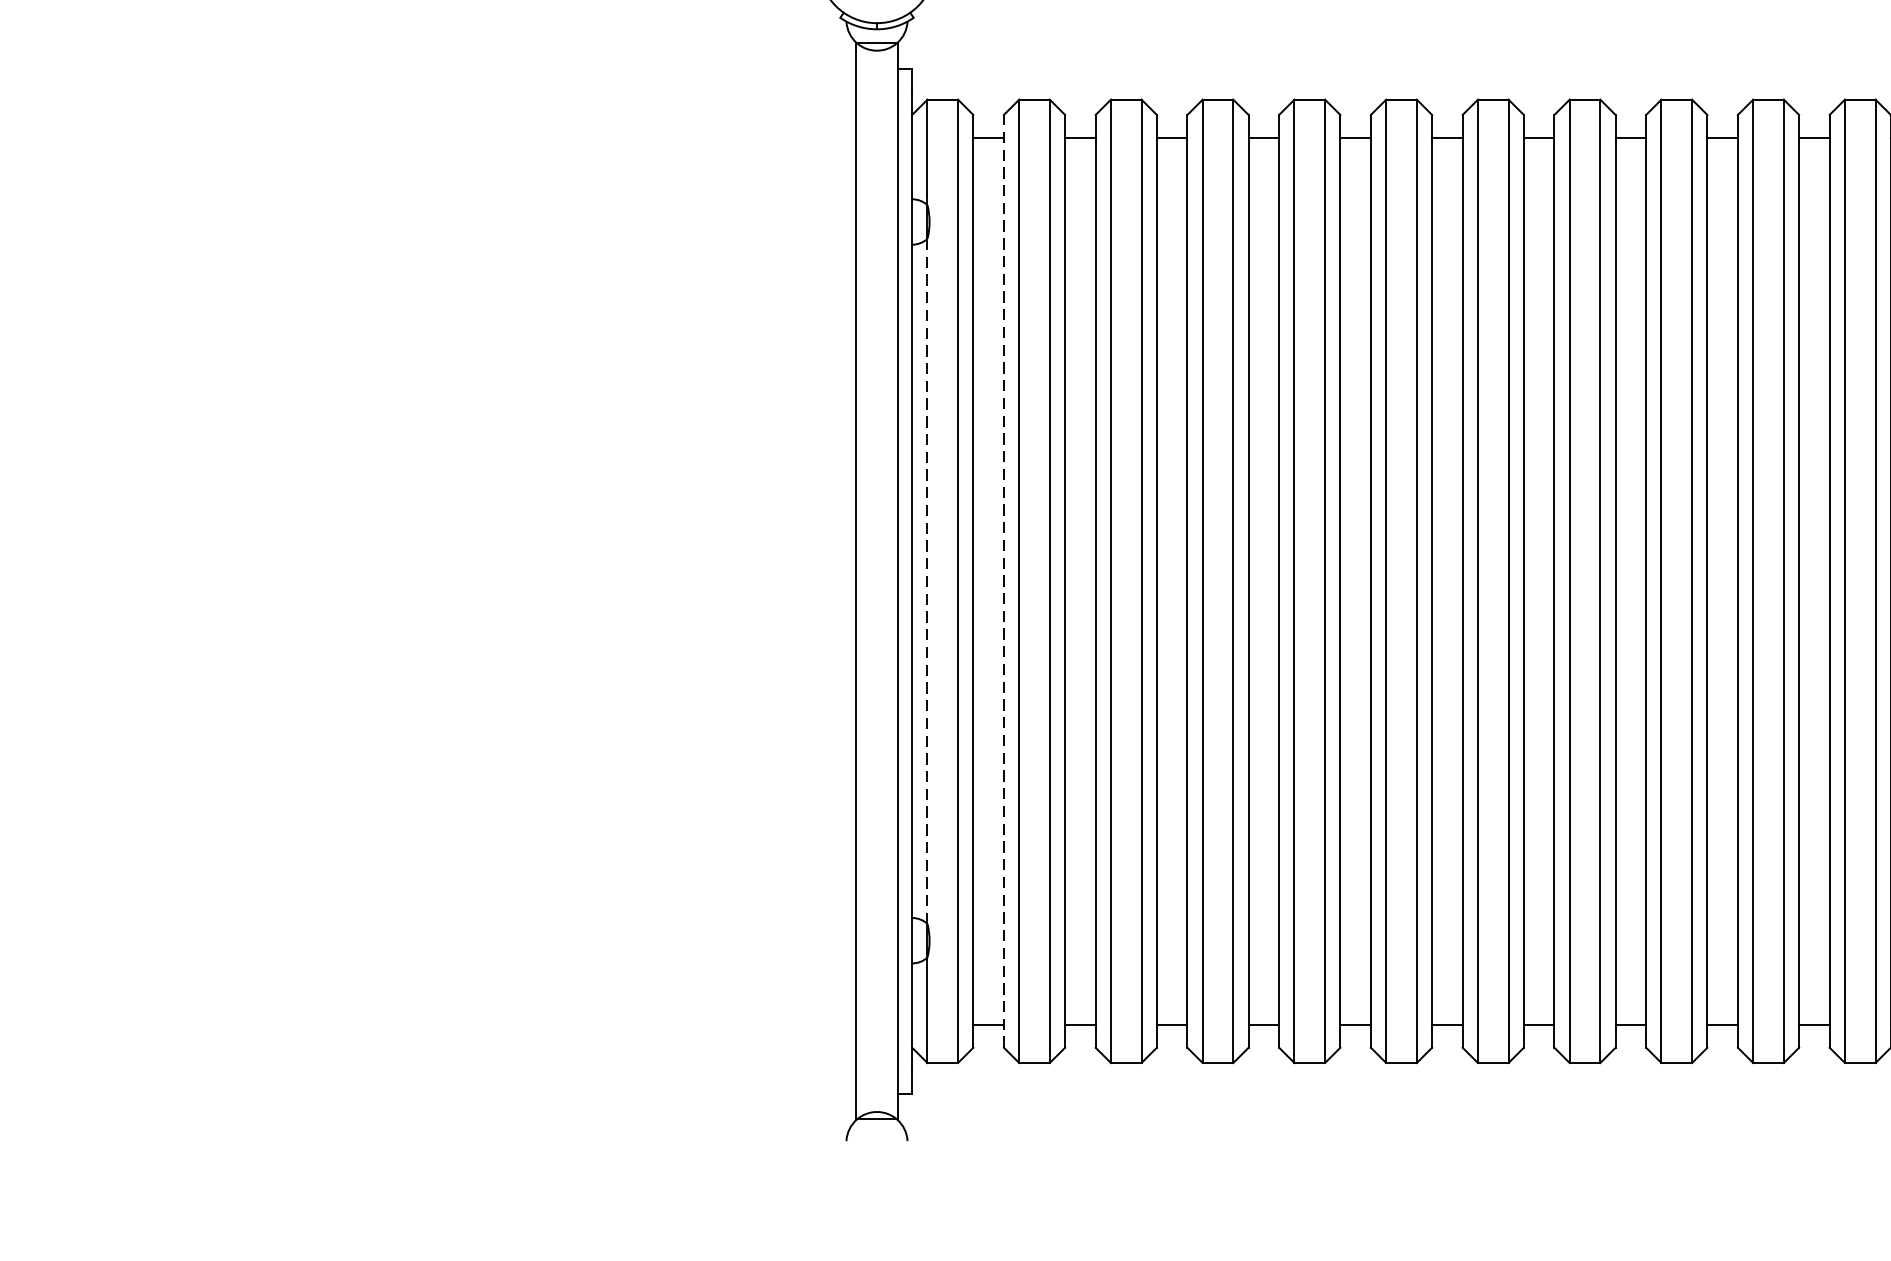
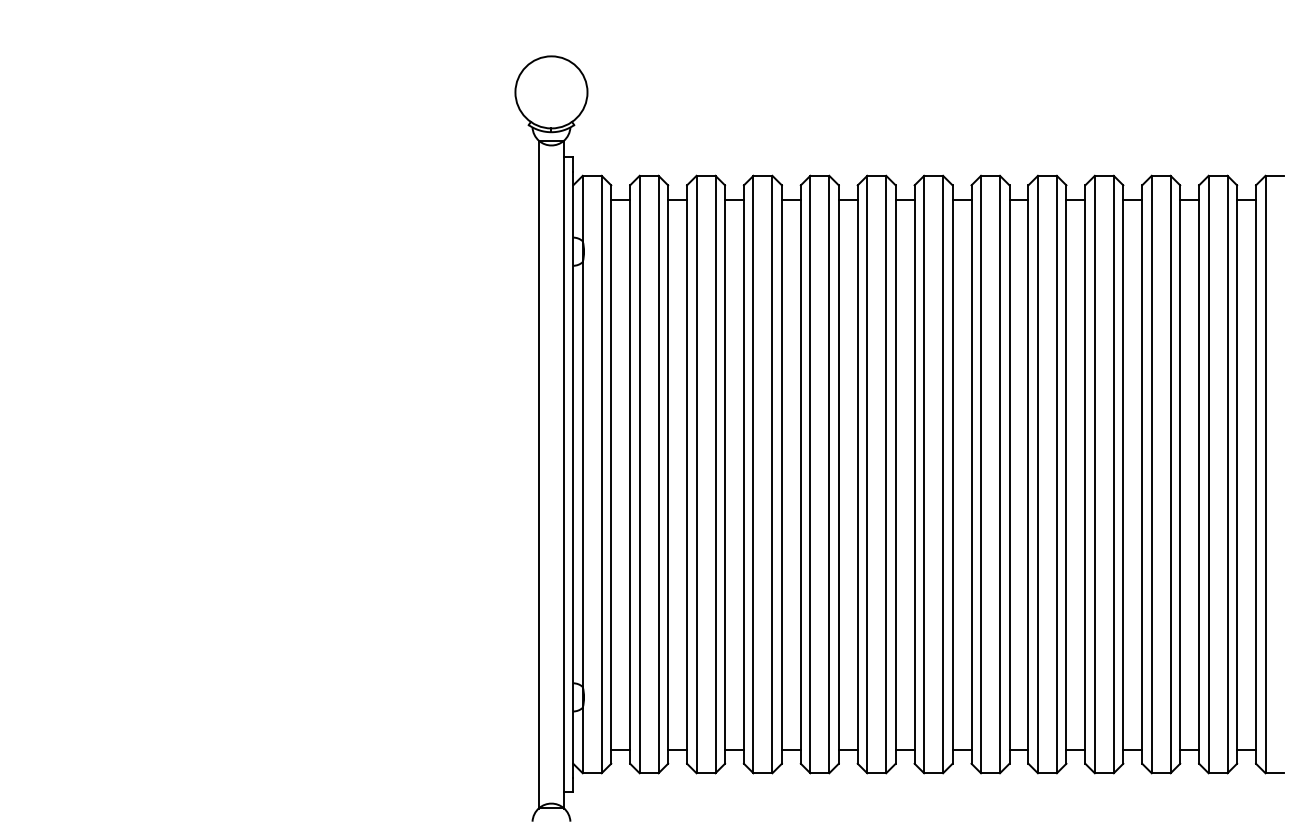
line: (1004, 581) -> (630, 474), dashed -> solid
line: (927, 582) -> (582, 475), dashed -> solid

